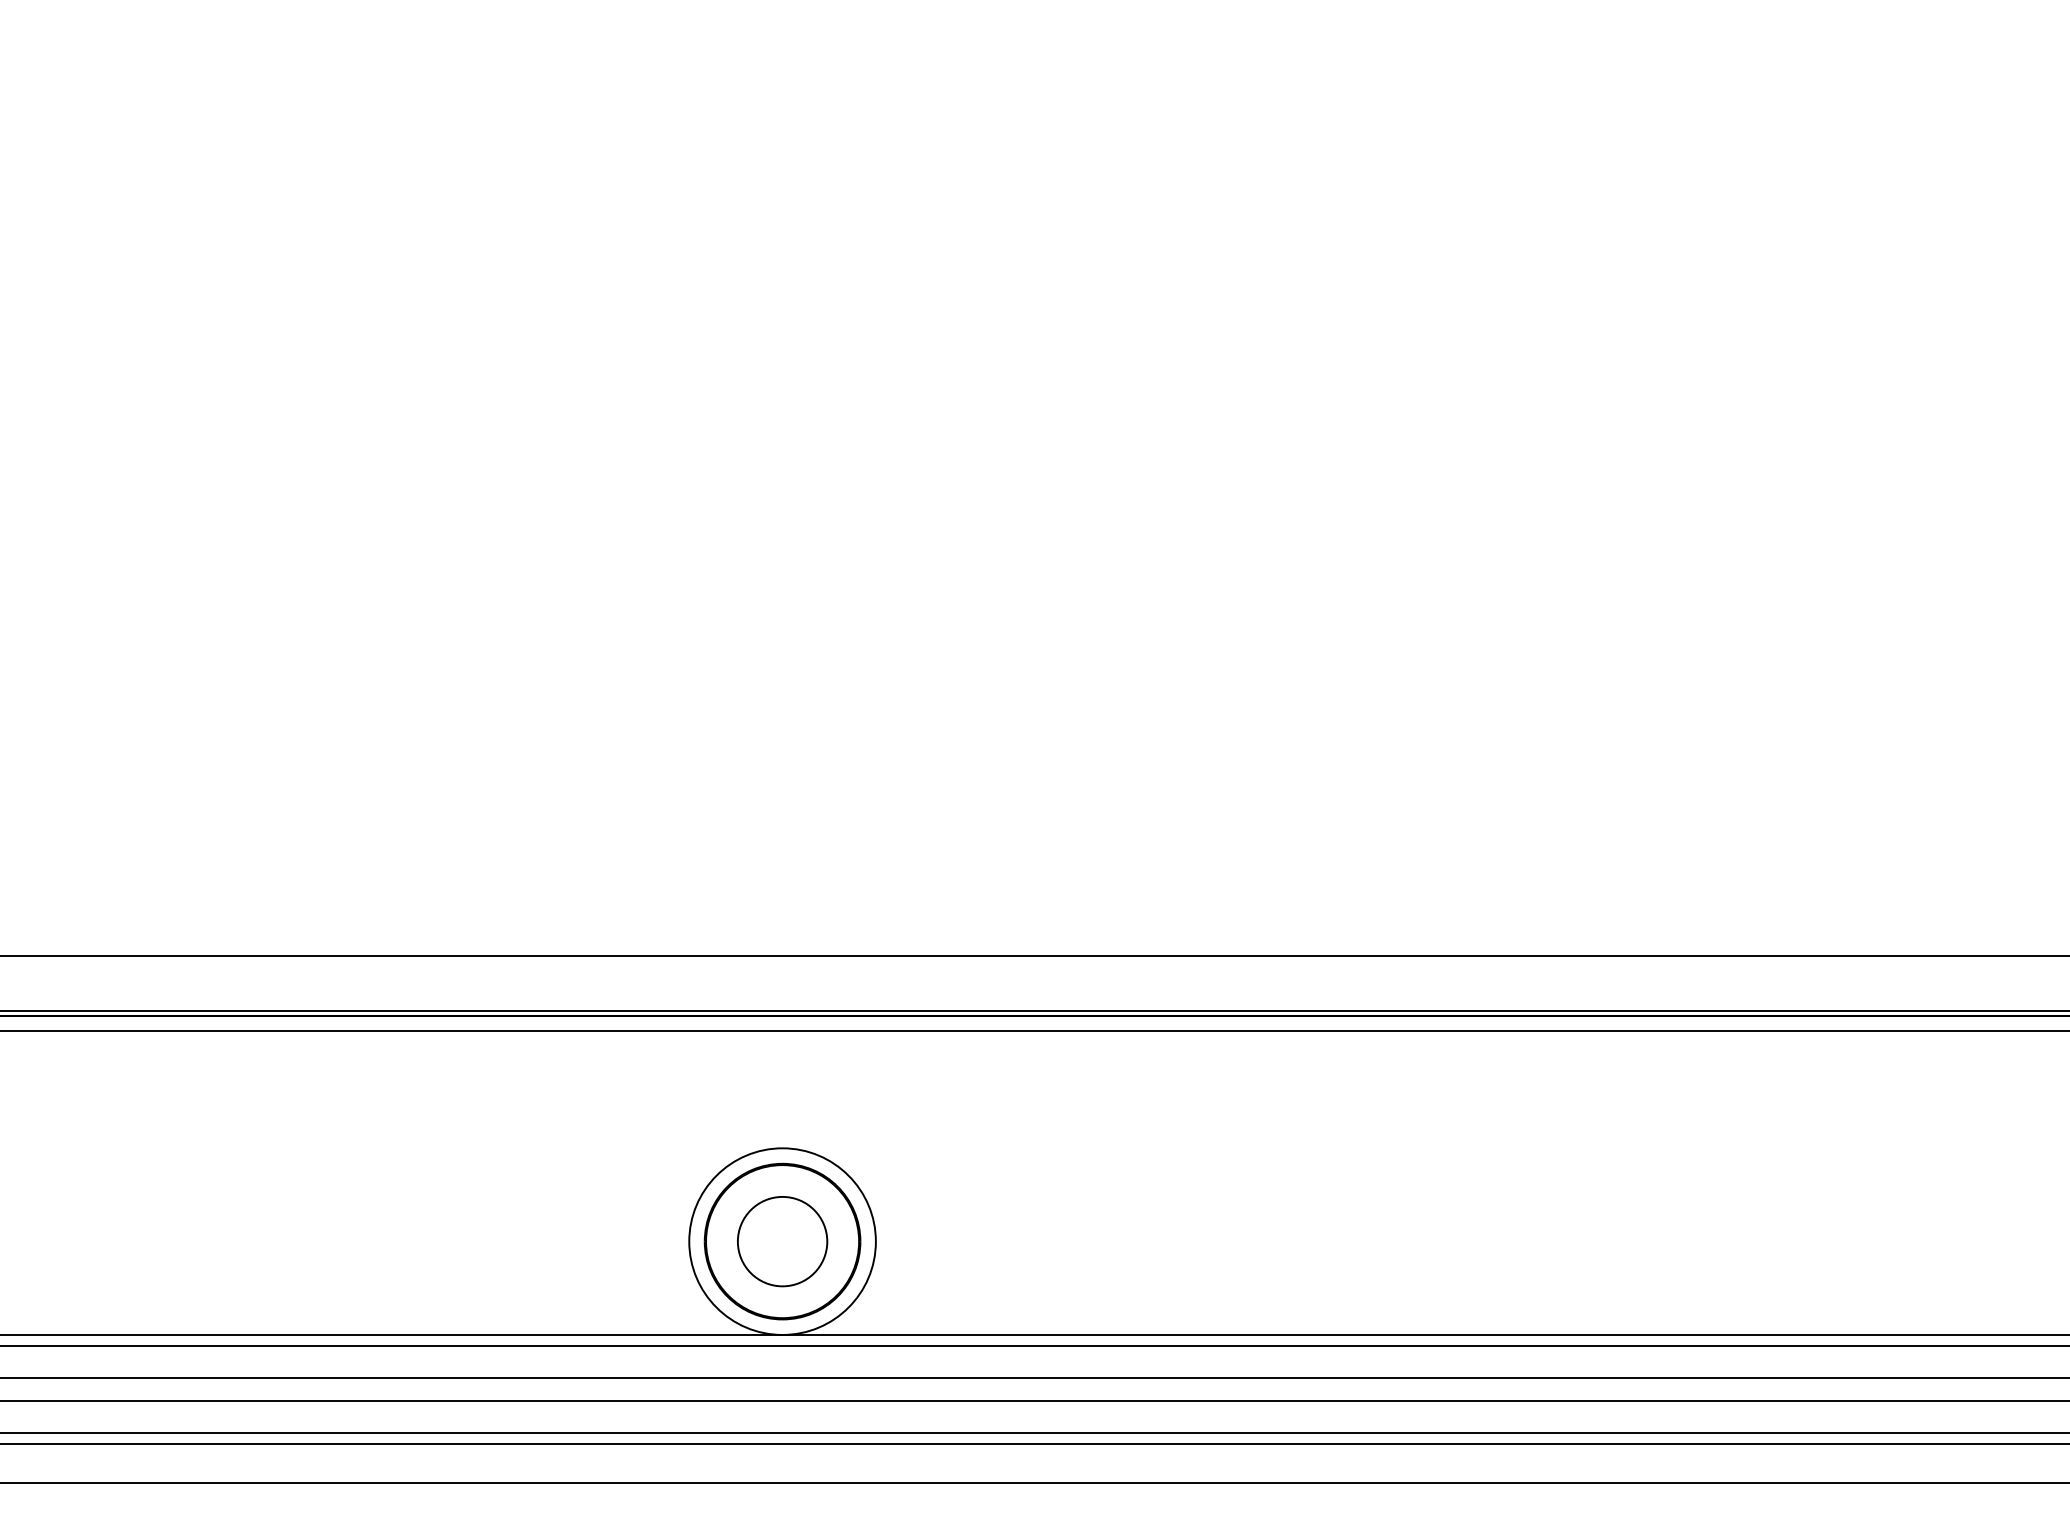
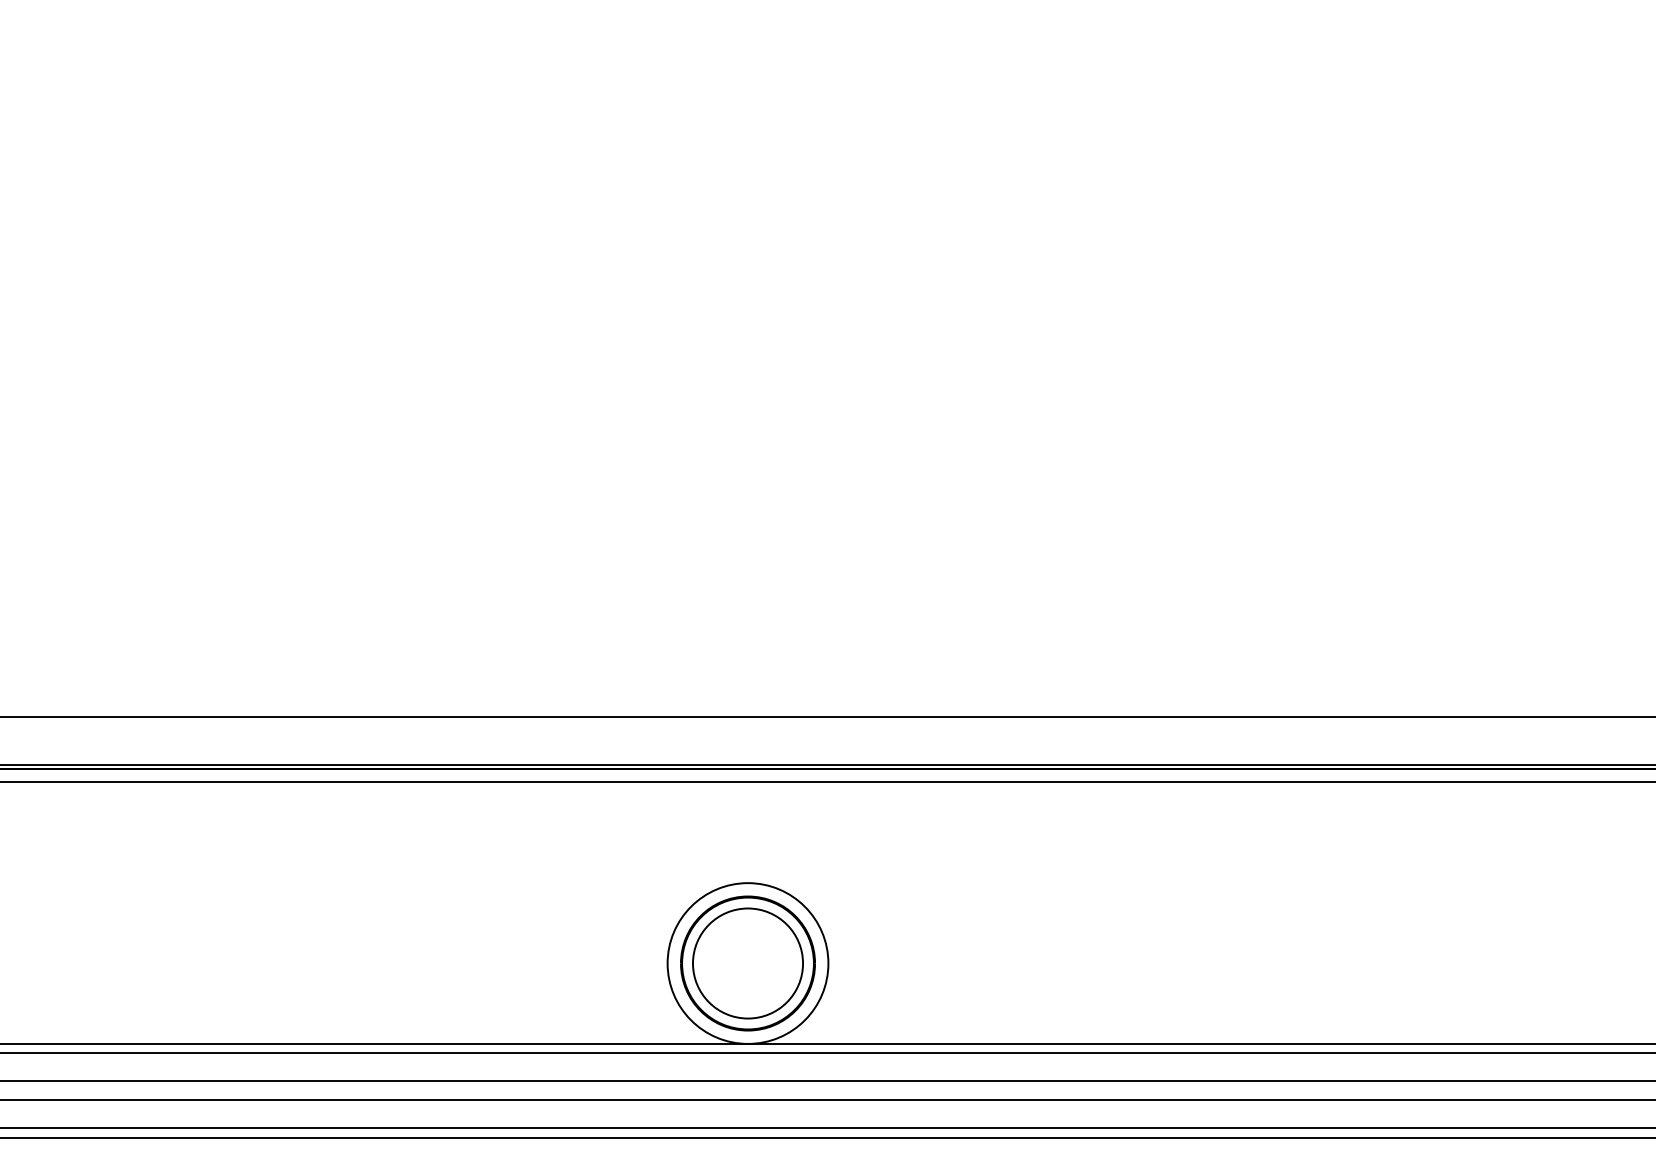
circle: (782, 1241) -> (747, 963), size x1.43

